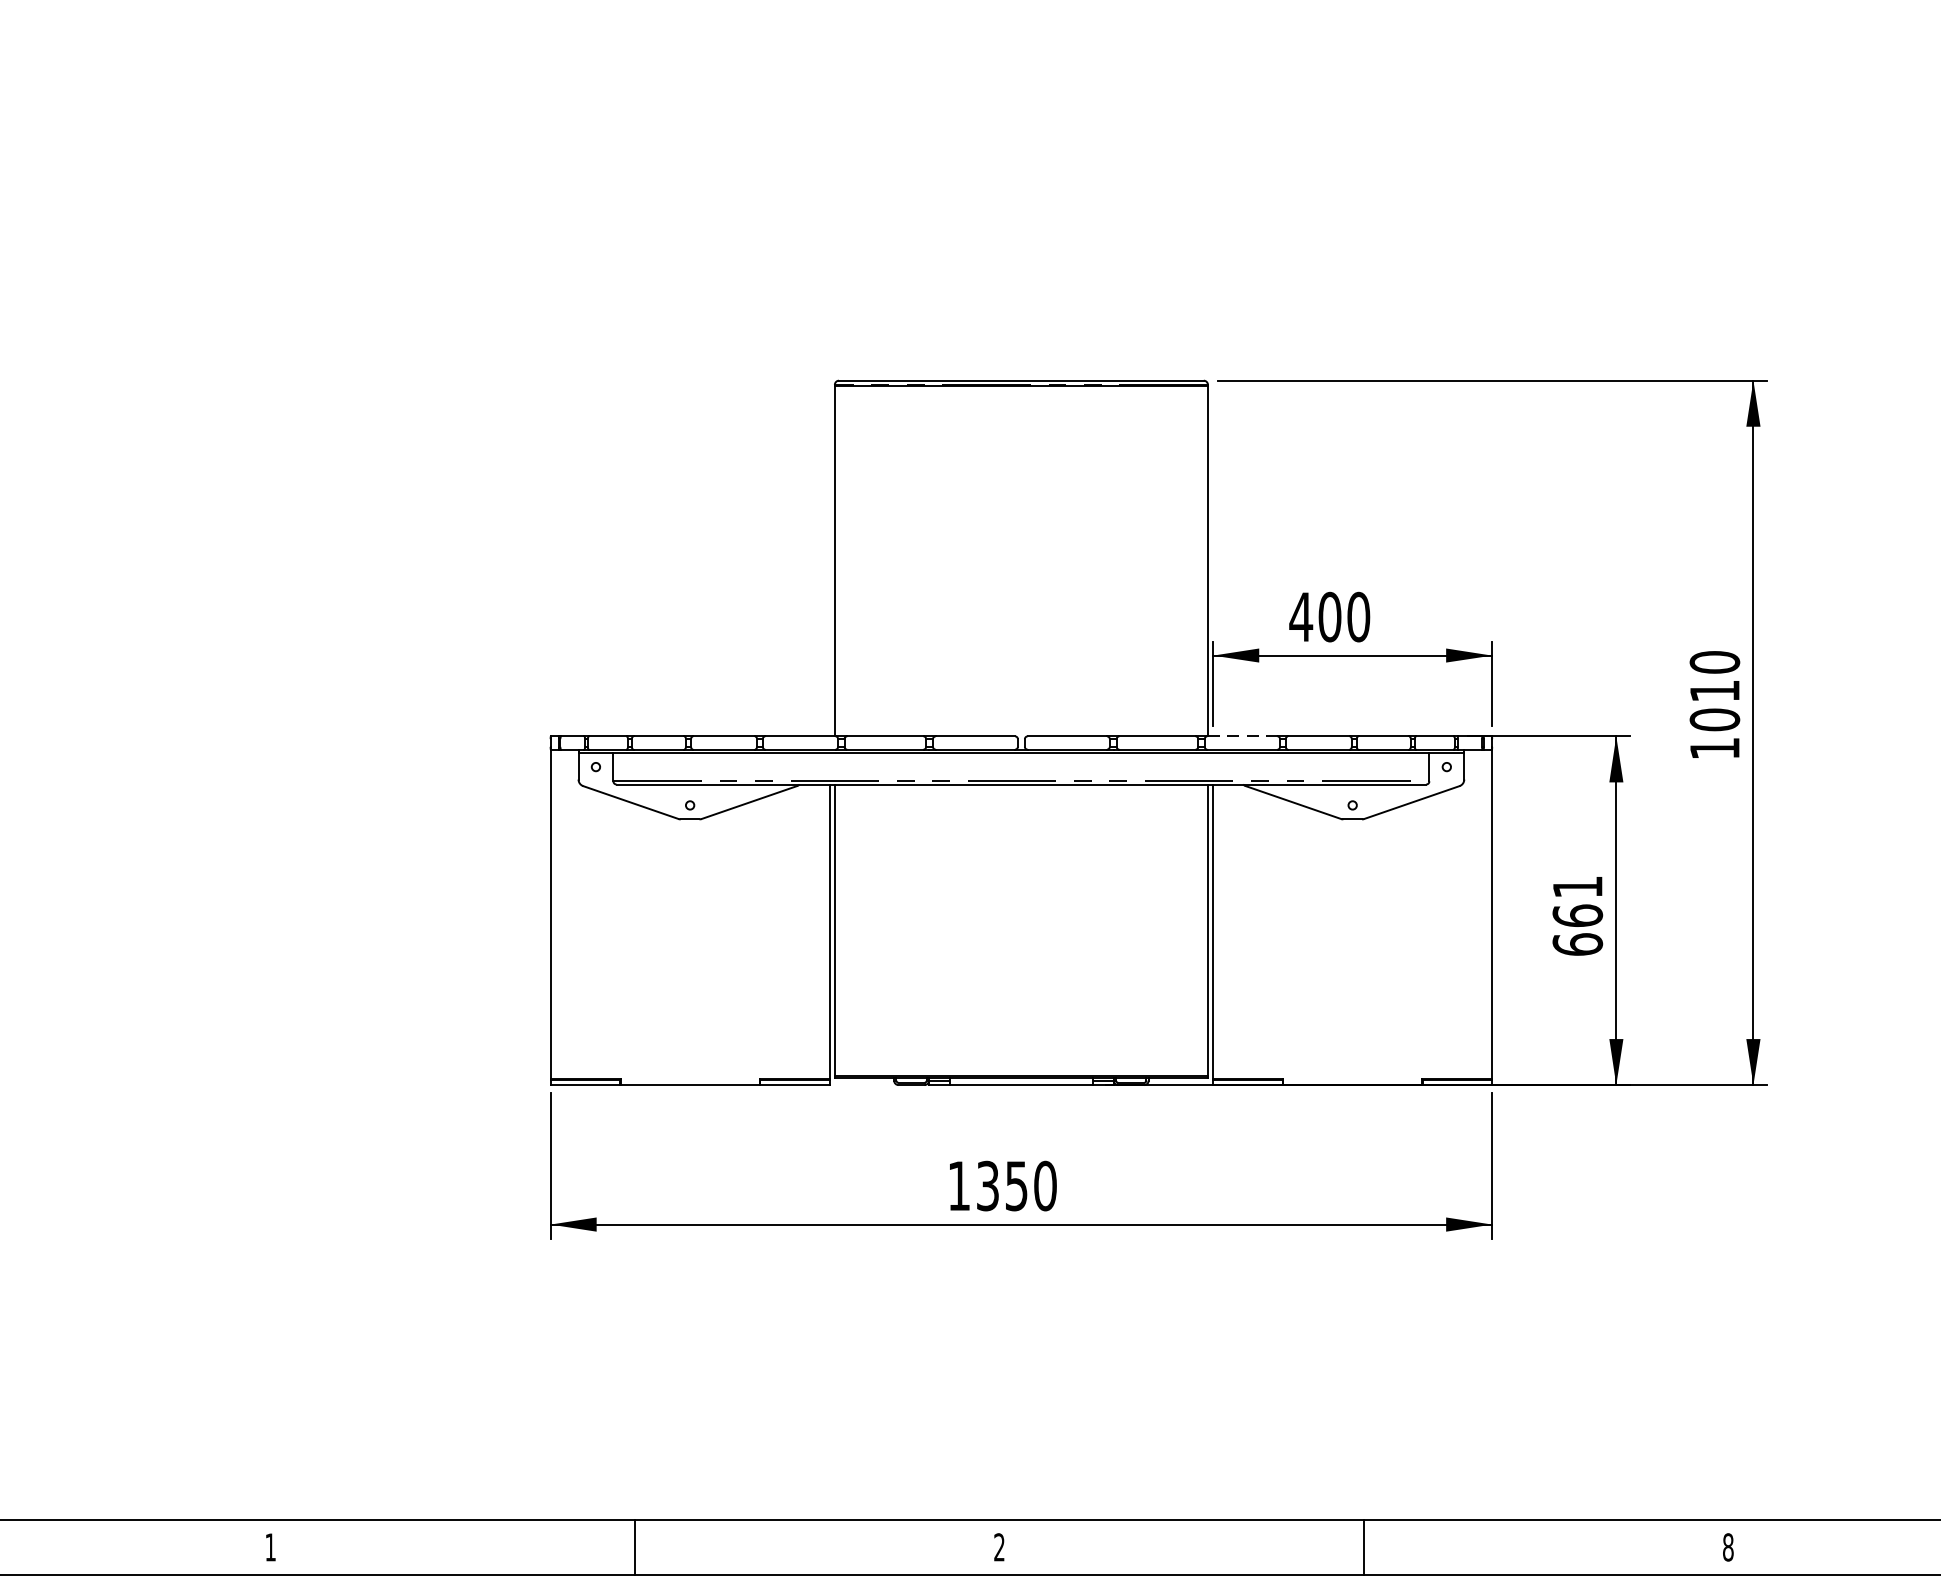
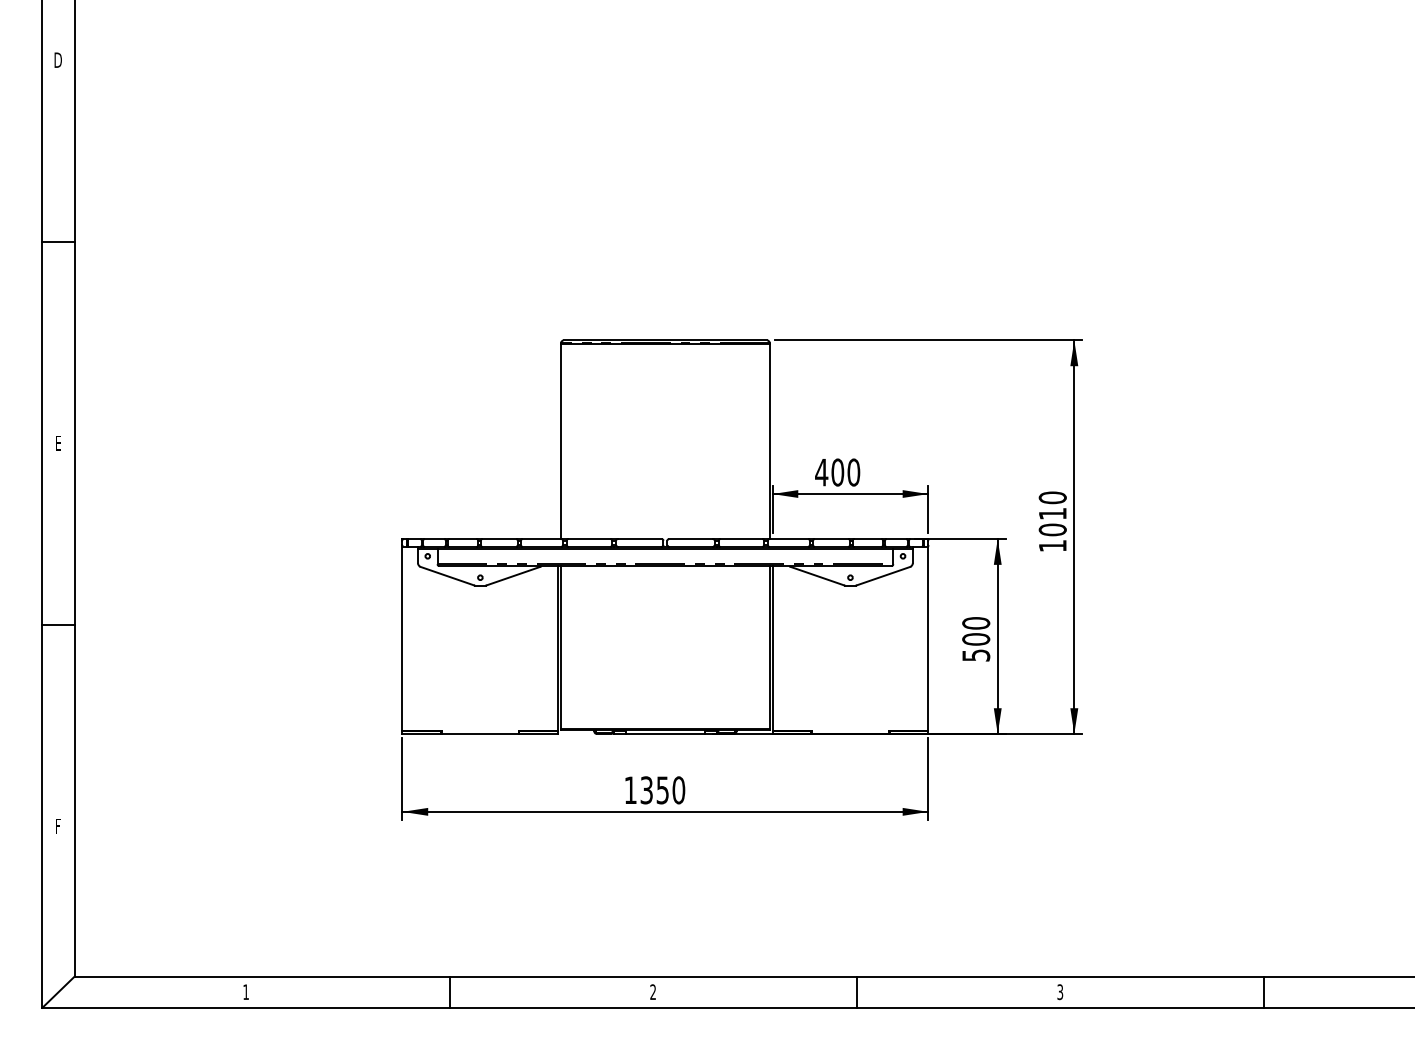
line: (1241, 736) -> (788, 539), dashed -> solid
text: (1578, 916) -> (976, 639), 661 -> 500
text: (1728, 1547) -> (1060, 992), 8 -> 3

